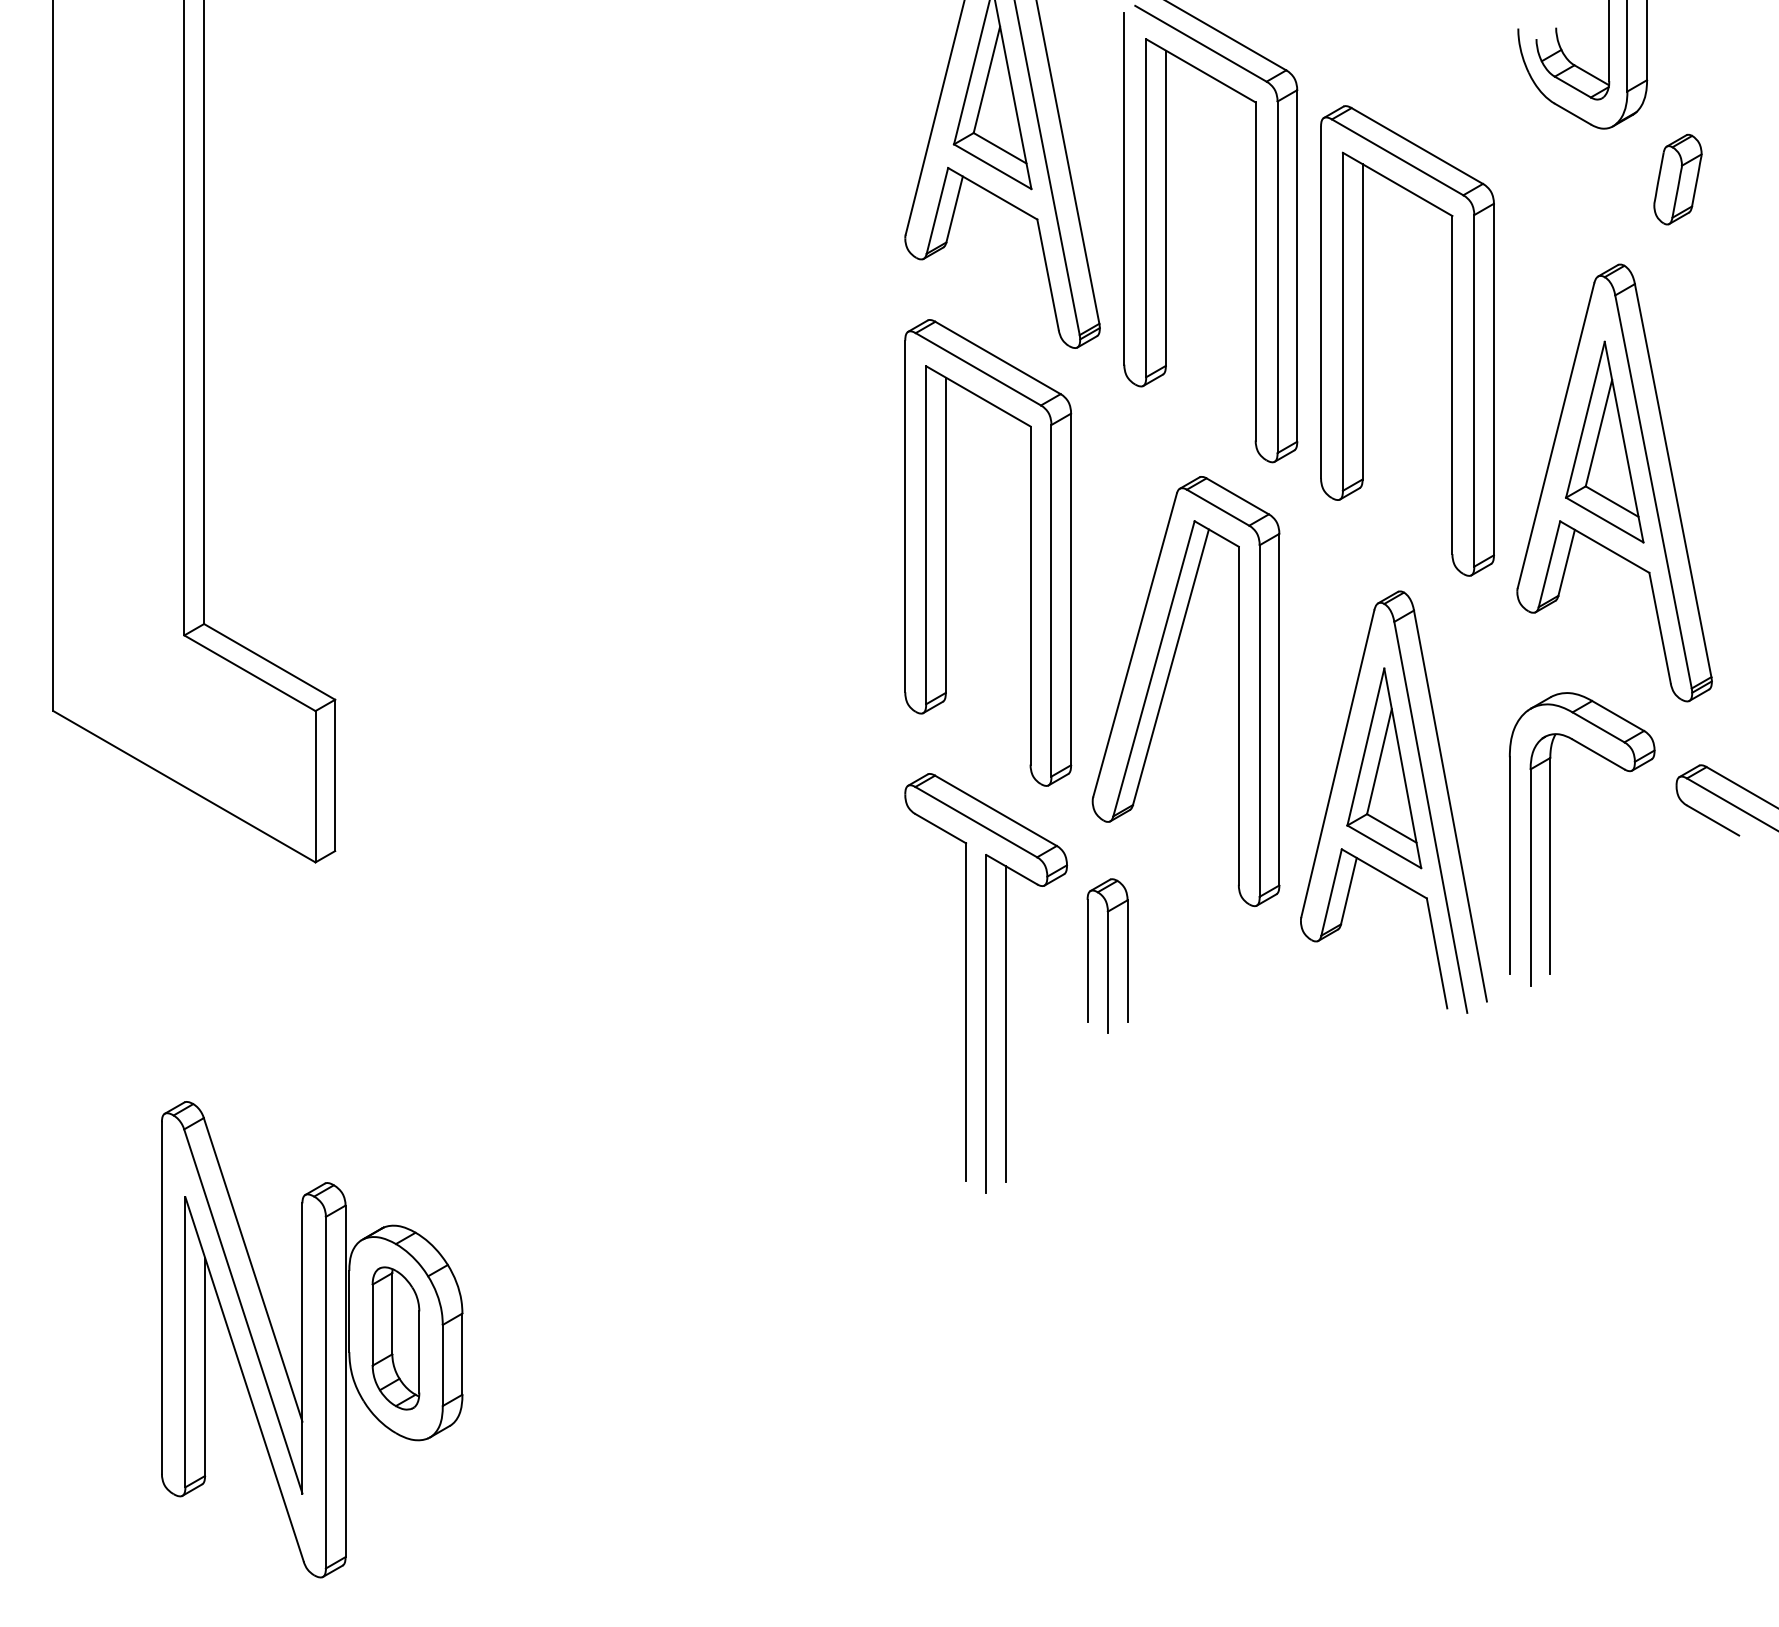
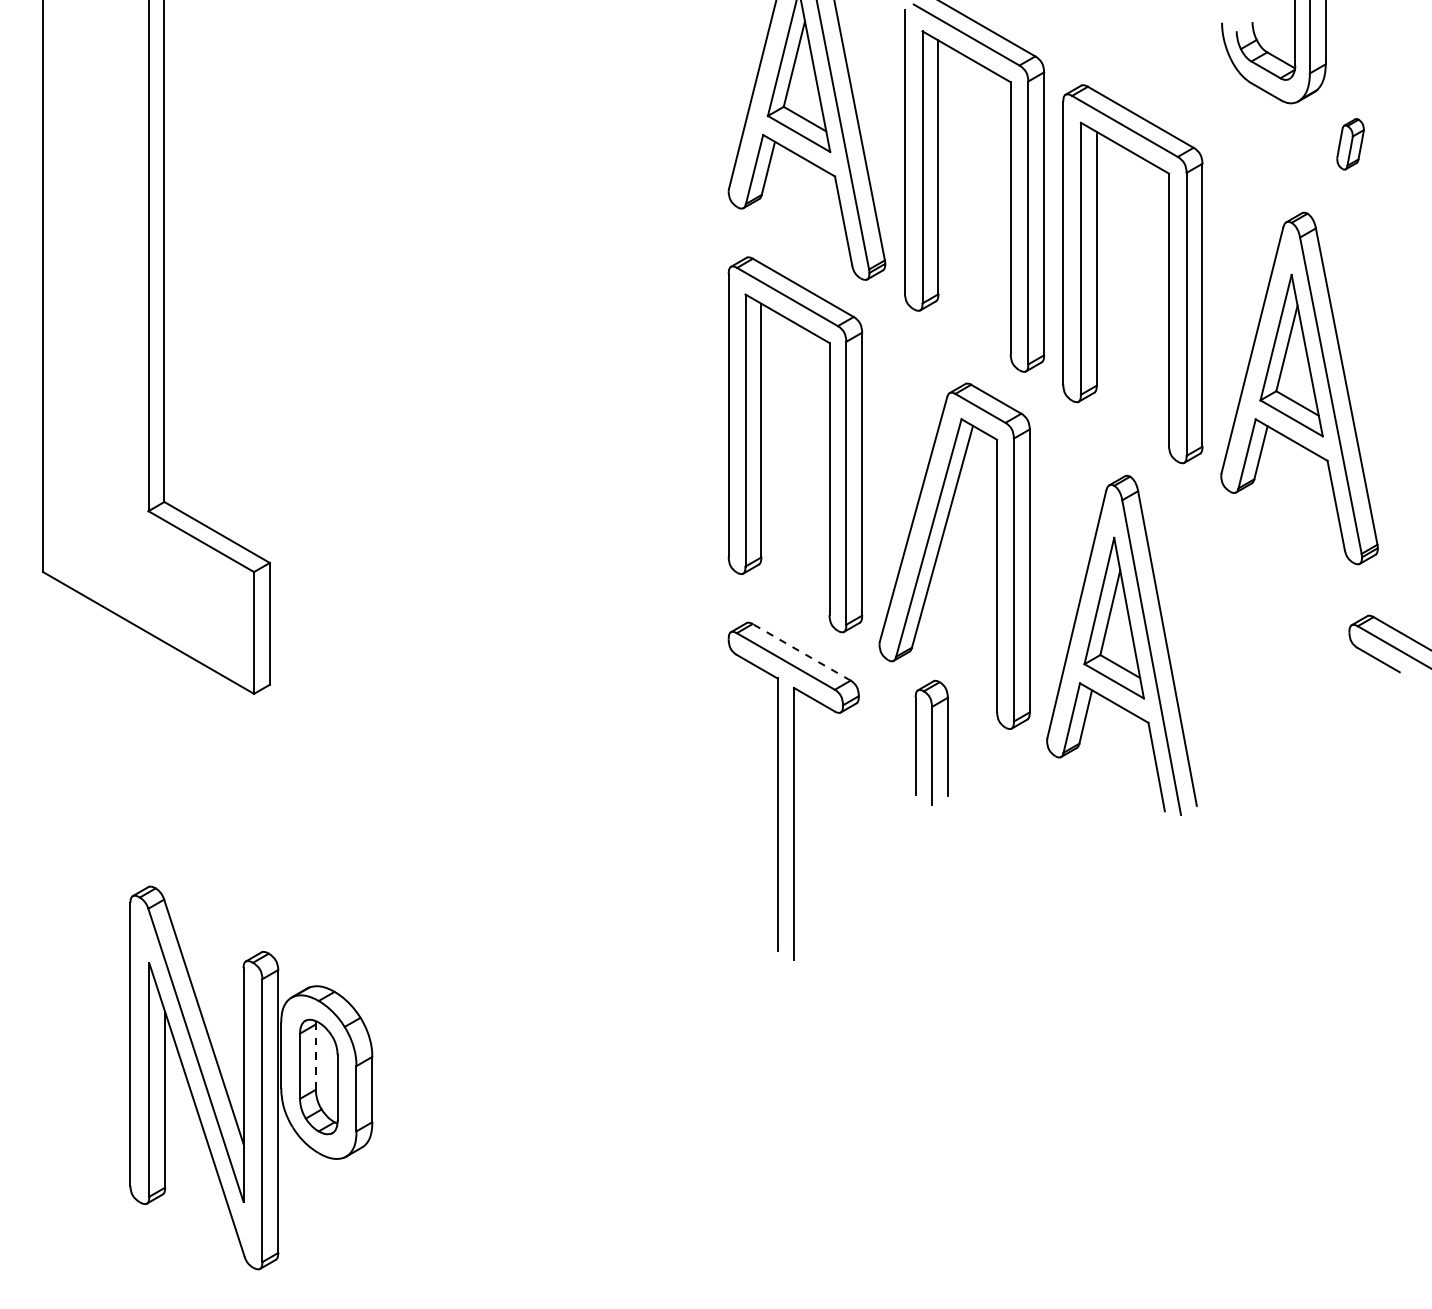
part: (1677, 179) -> (1350, 144), size x0.7
line: (995, 810) -> (801, 652), solid -> dashed
part: (1550, 839) -> (1247, 675), removed
part: (1107, 955) -> (931, 742), moved
line: (1006, 1023) -> (810, 823), removed
line: (392, 1313) -> (316, 1056), solid -> dashed

